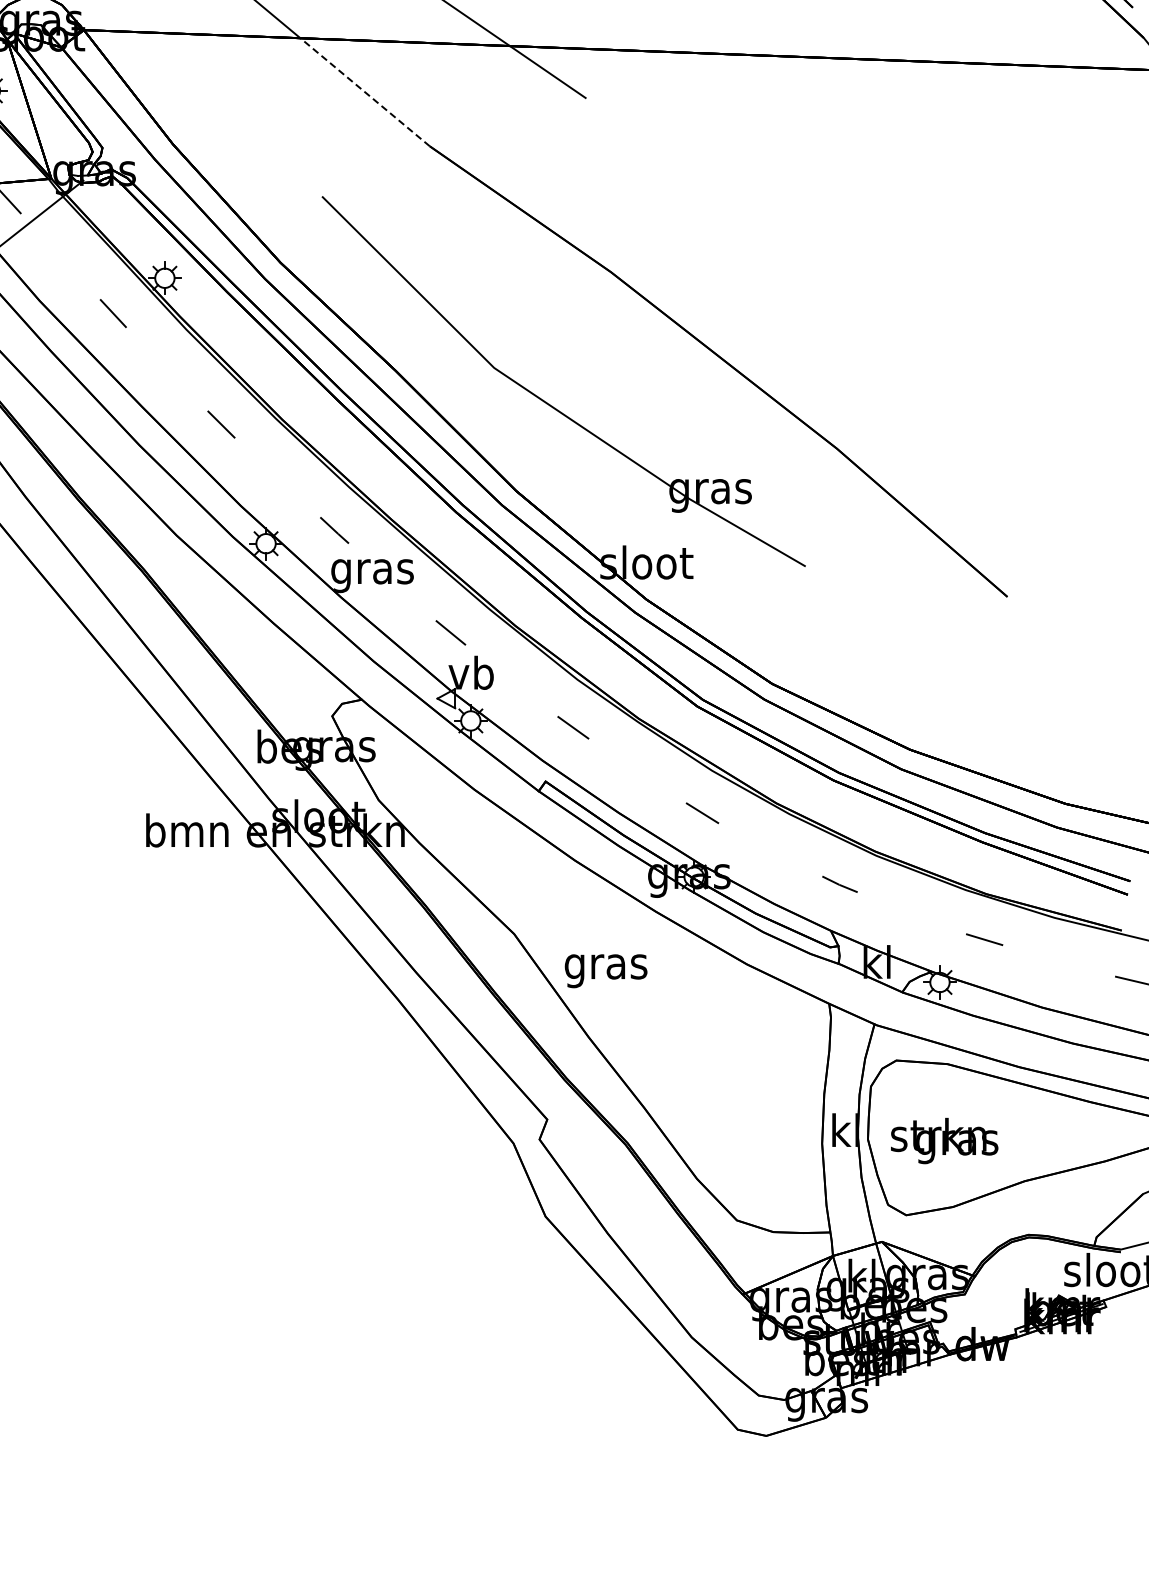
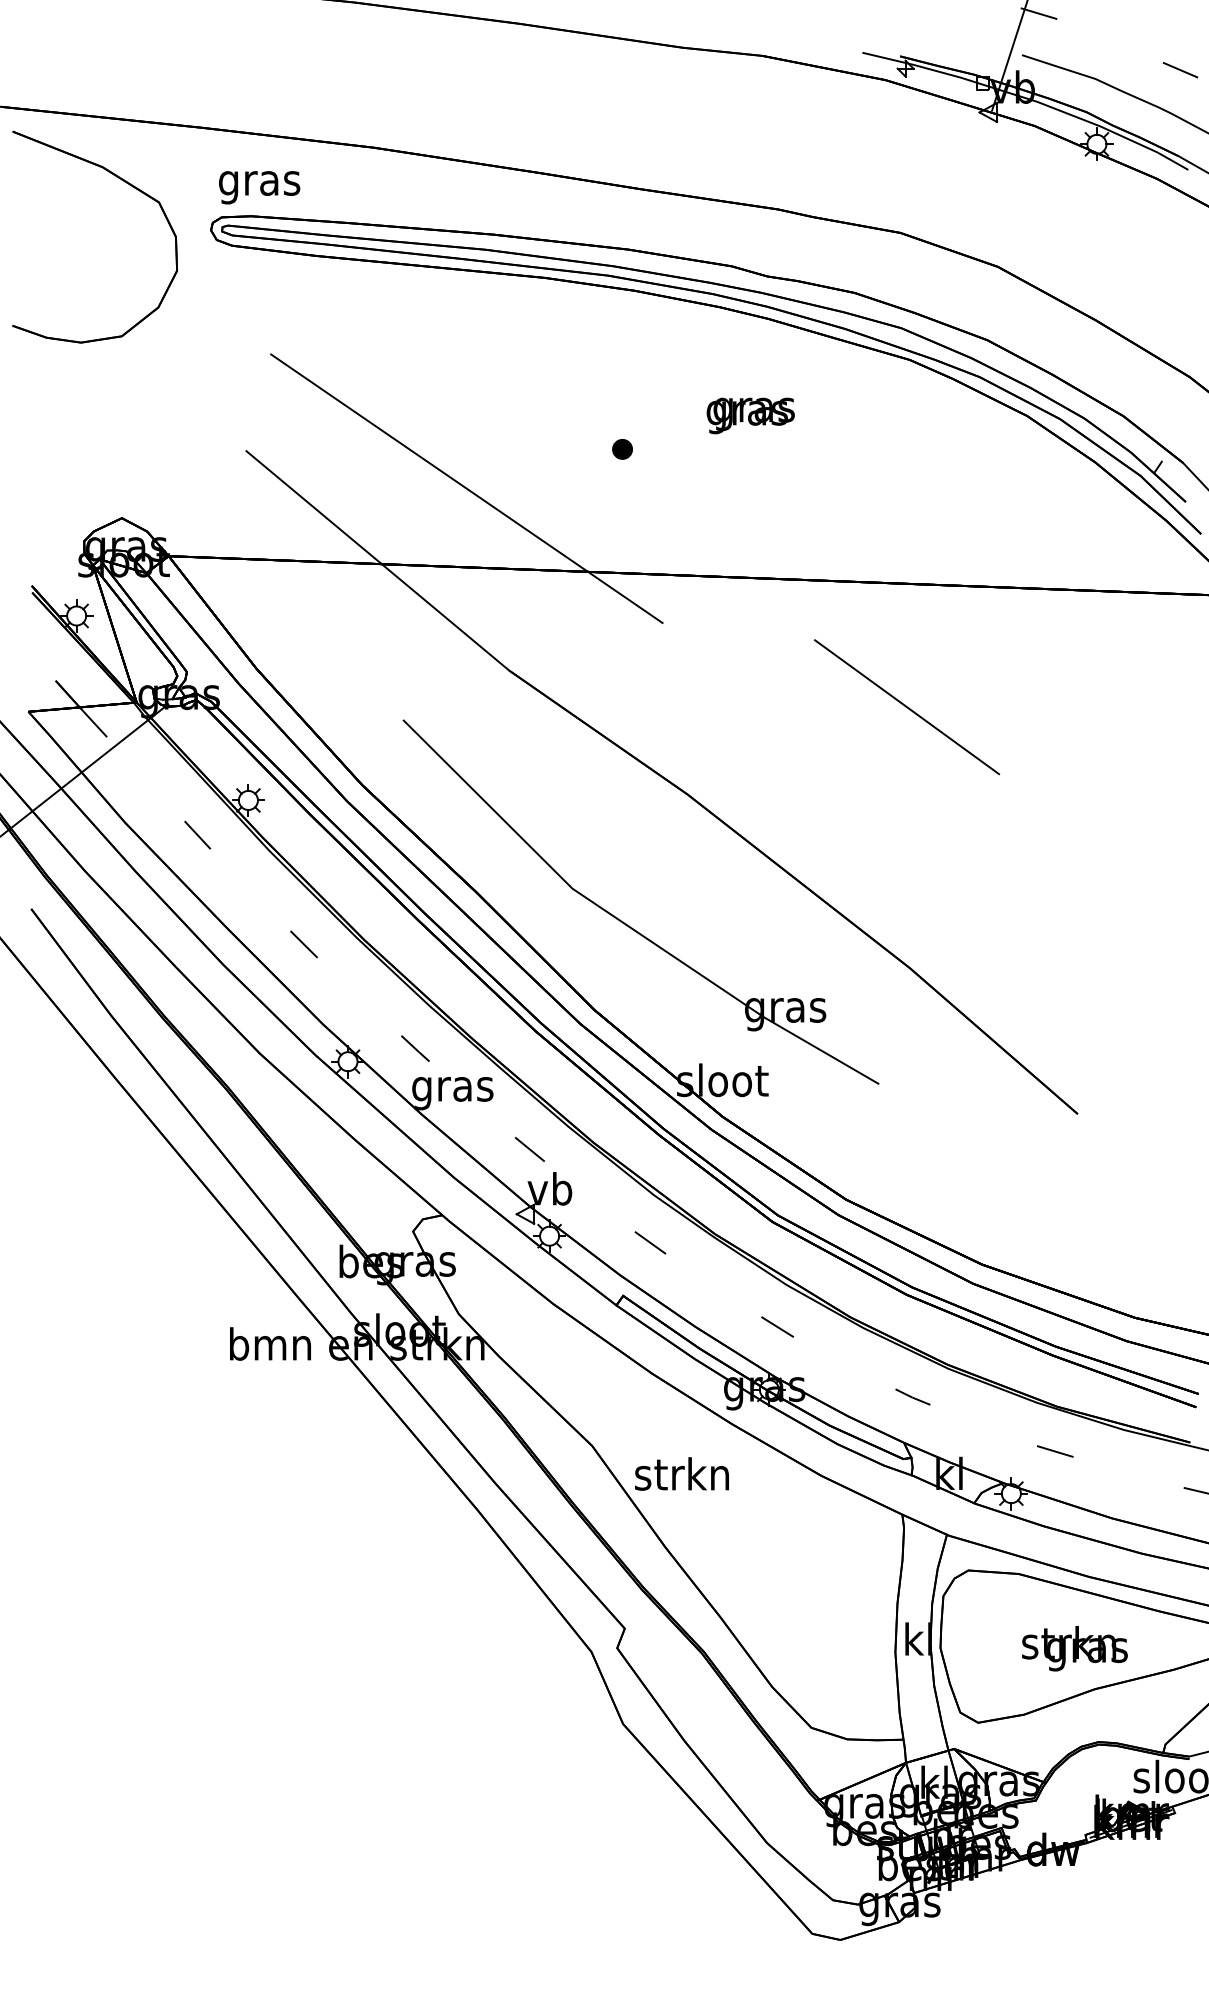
line: (364, 91) -> (444, 616), dashed -> solid
line: (834, 183) -> (907, 707), added
text: (604, 967) -> (681, 1478), gras -> strkn
text: (944, 1140) -> (1074, 1648), moved

